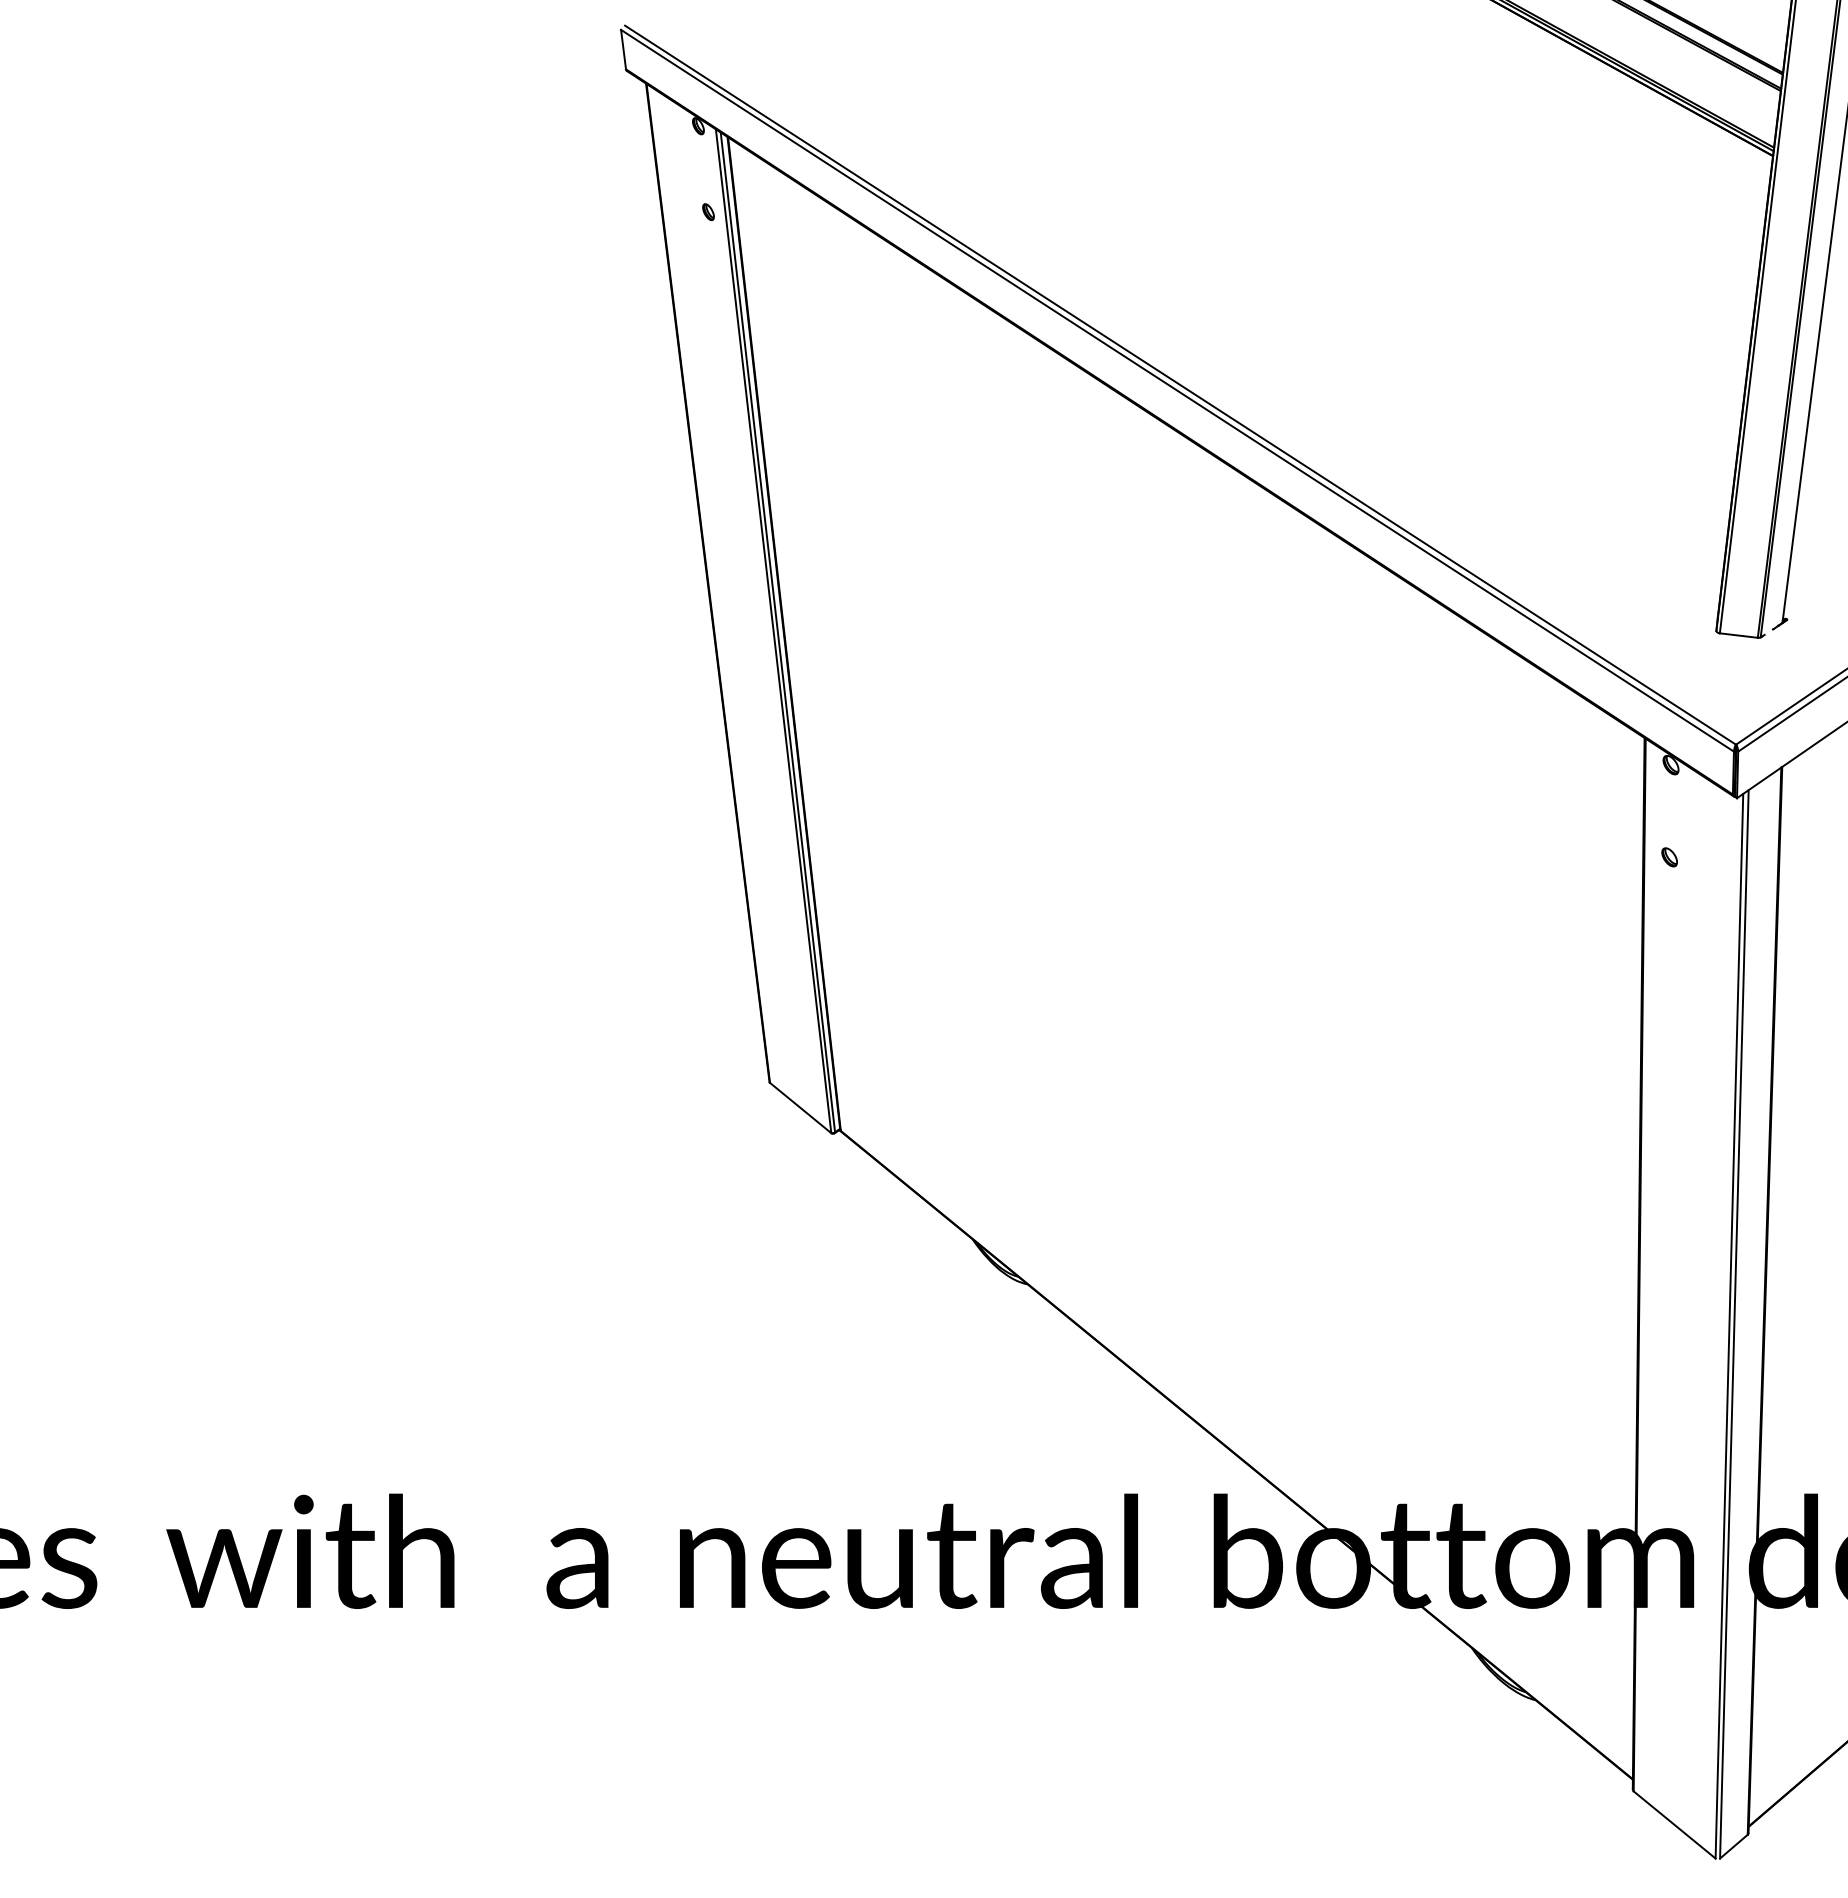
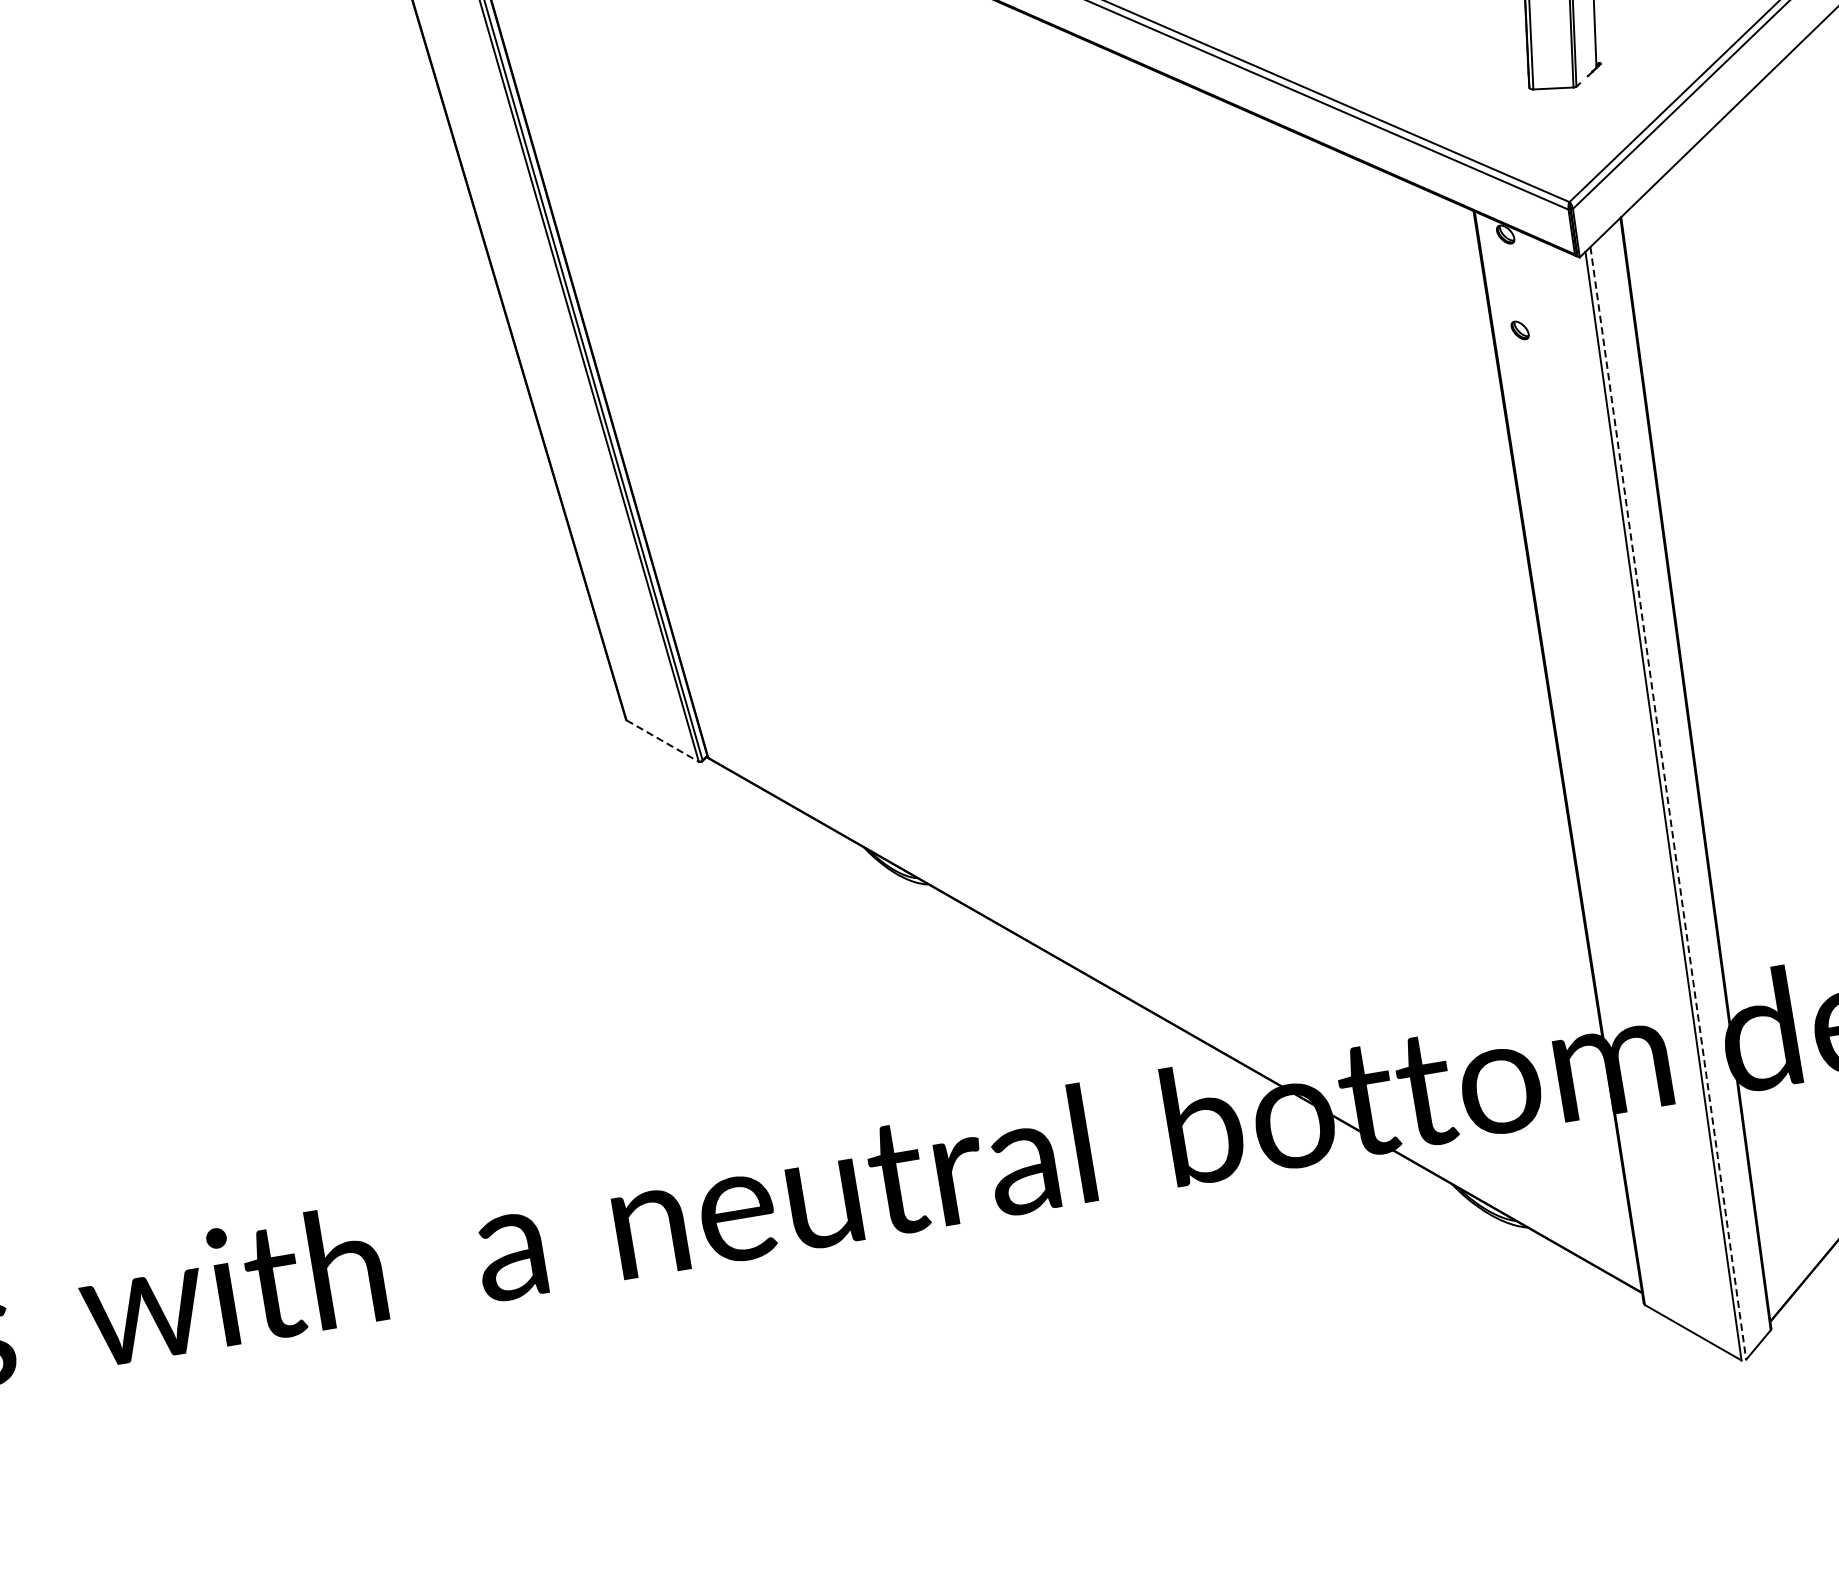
line: (800, 1108) -> (662, 741), solid -> dashed
line: (1734, 1324) -> (1668, 803), solid -> dashed

